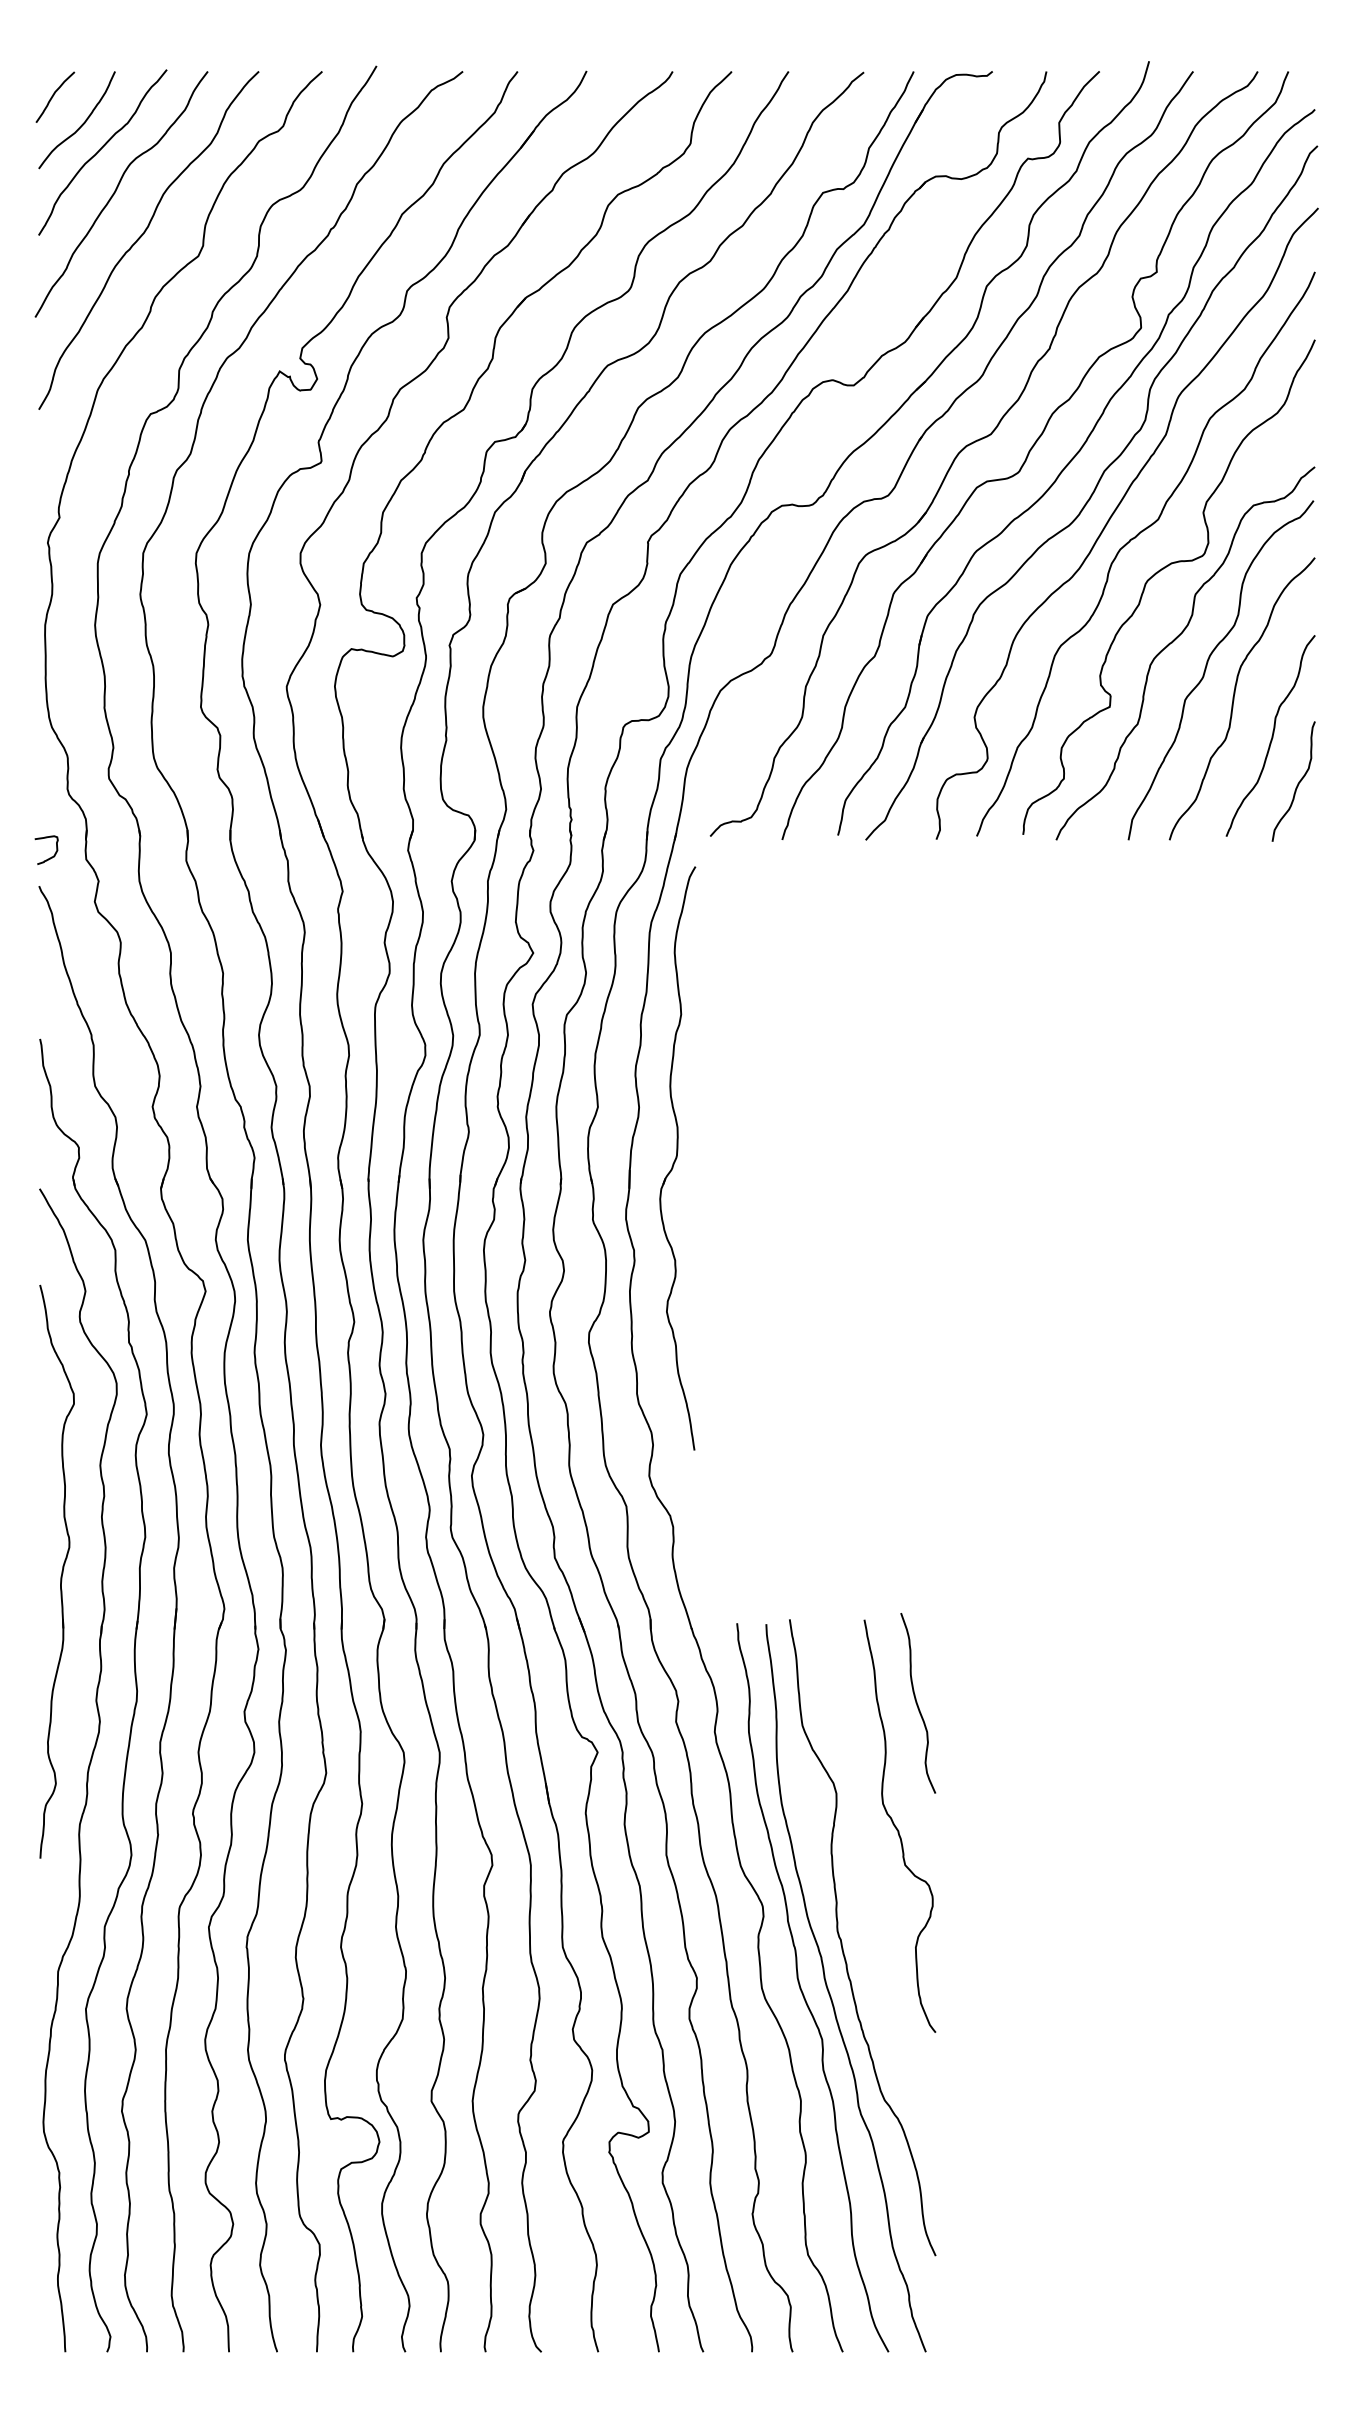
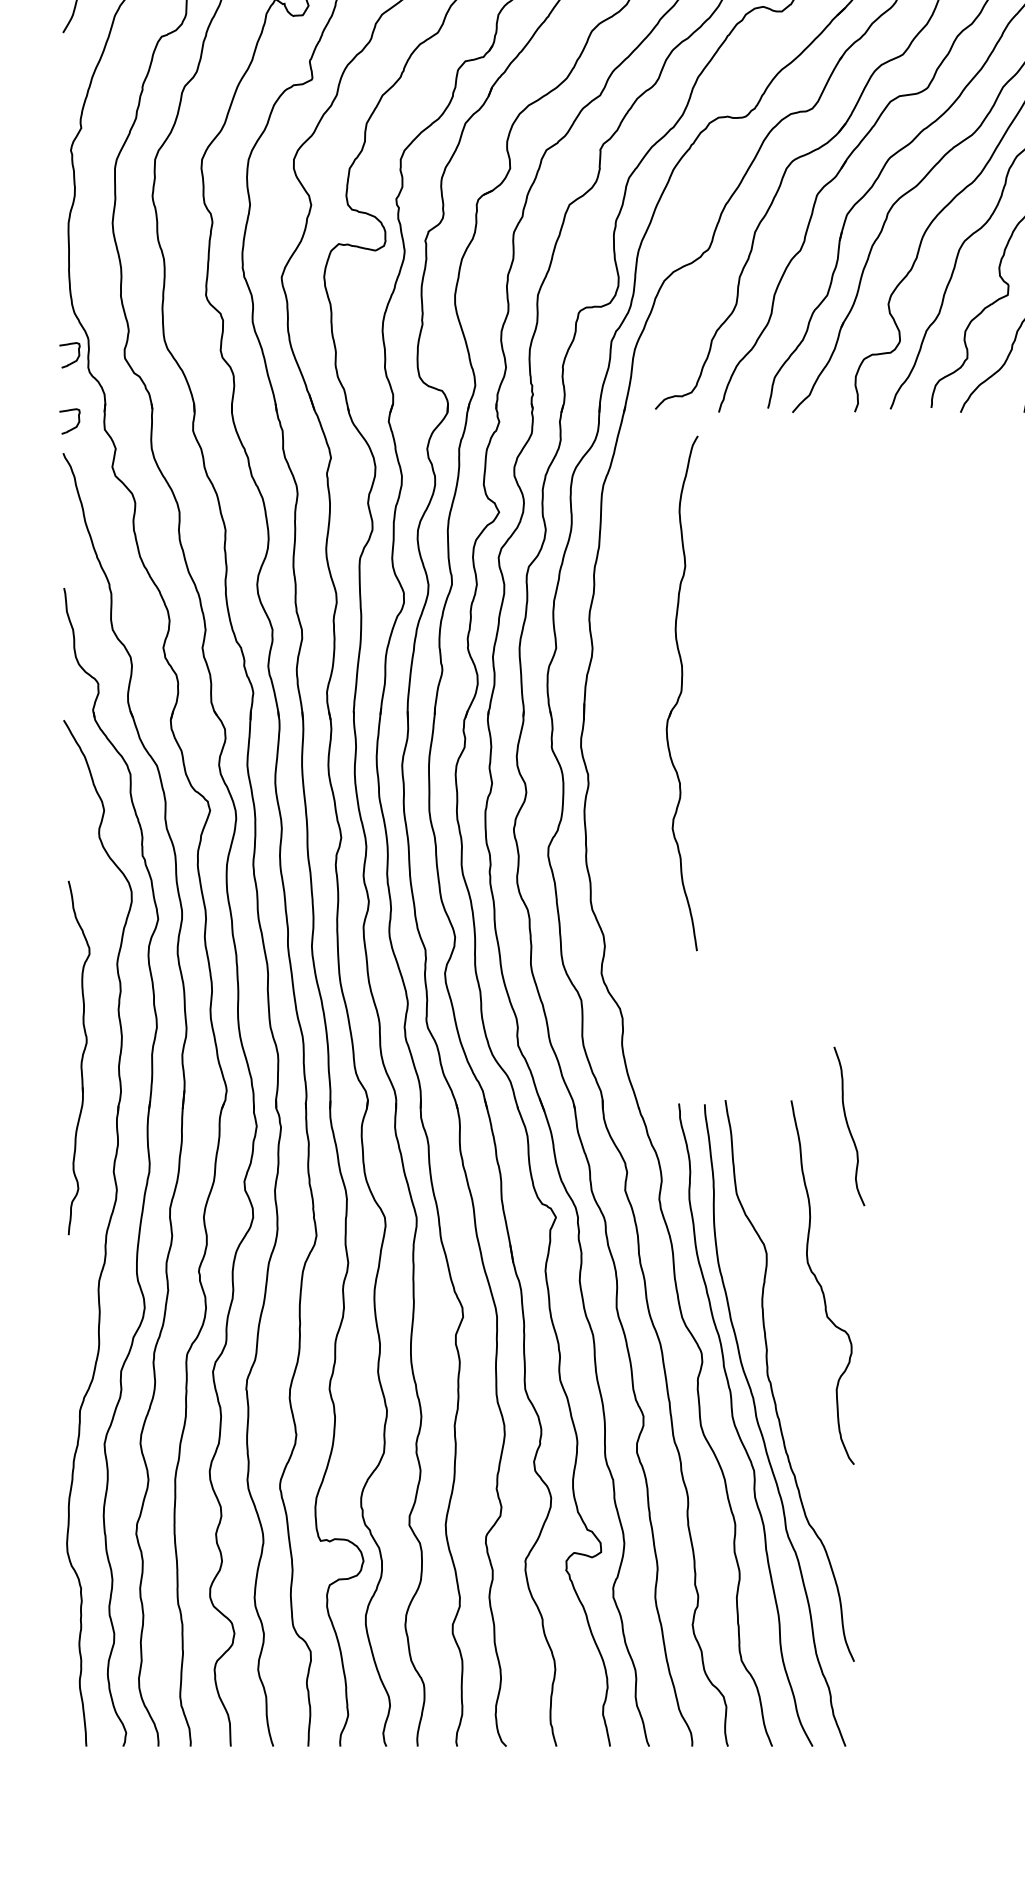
curve: (49, 782) -> (72, 361), added
part: (677, 1158) -> (682, 693), moved
part: (56, 1571) -> (78, 1057), size x0.7
curve: (917, 1703) -> (848, 1126), moved

